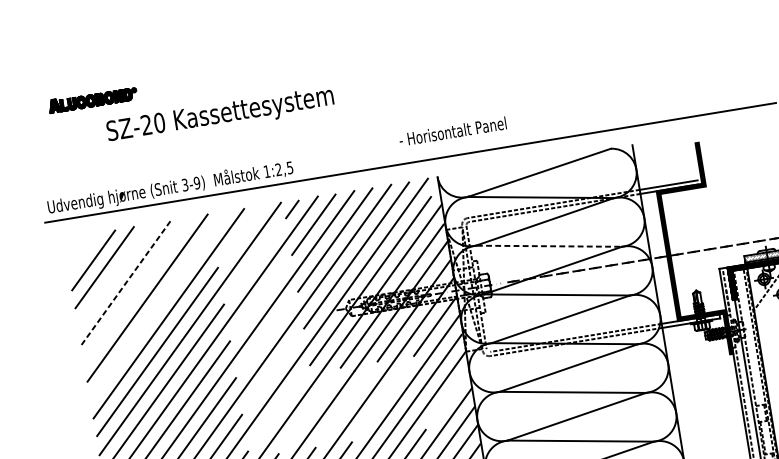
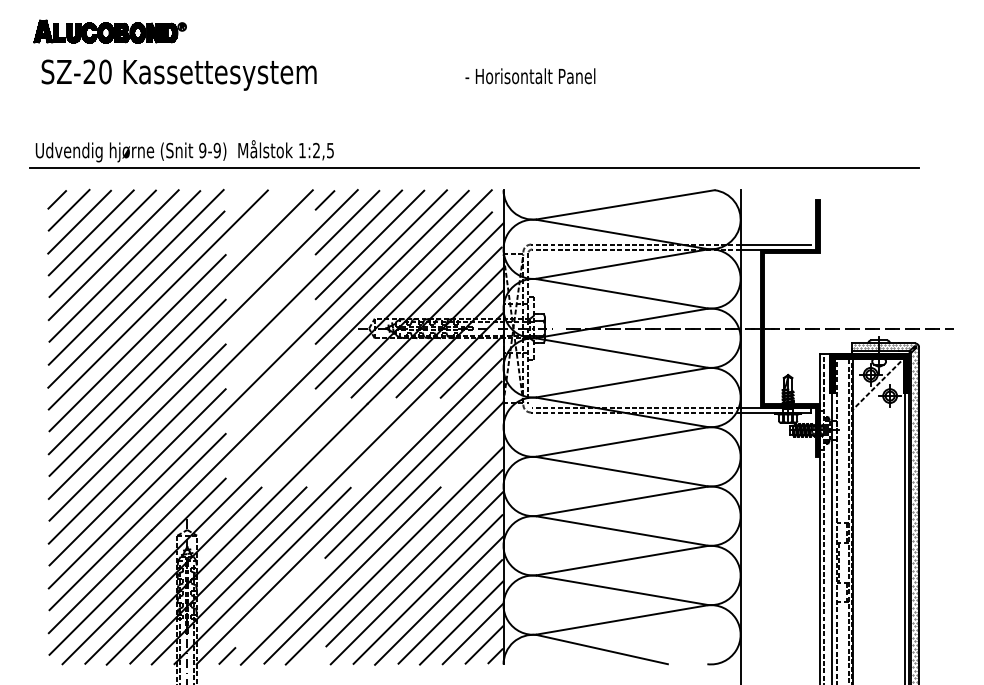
part: (92, 99) -> (109, 31), size x1.43
text: (219, 115) -> (178, 74), moved
text: (452, 131) -> (530, 76), moved
text: (184, 185) -> (202, 150), 3-9) -> 9-9)
line: (71, 244) -> (56, 199), added
line: (549, 245) -> (622, 293), dashed -> solid
line: (82, 251) -> (68, 209), added
line: (115, 274) -> (102, 243), added
line: (125, 283) -> (113, 255), dashed -> solid
line: (136, 290) -> (124, 266), added
line: (157, 306) -> (146, 289), added

